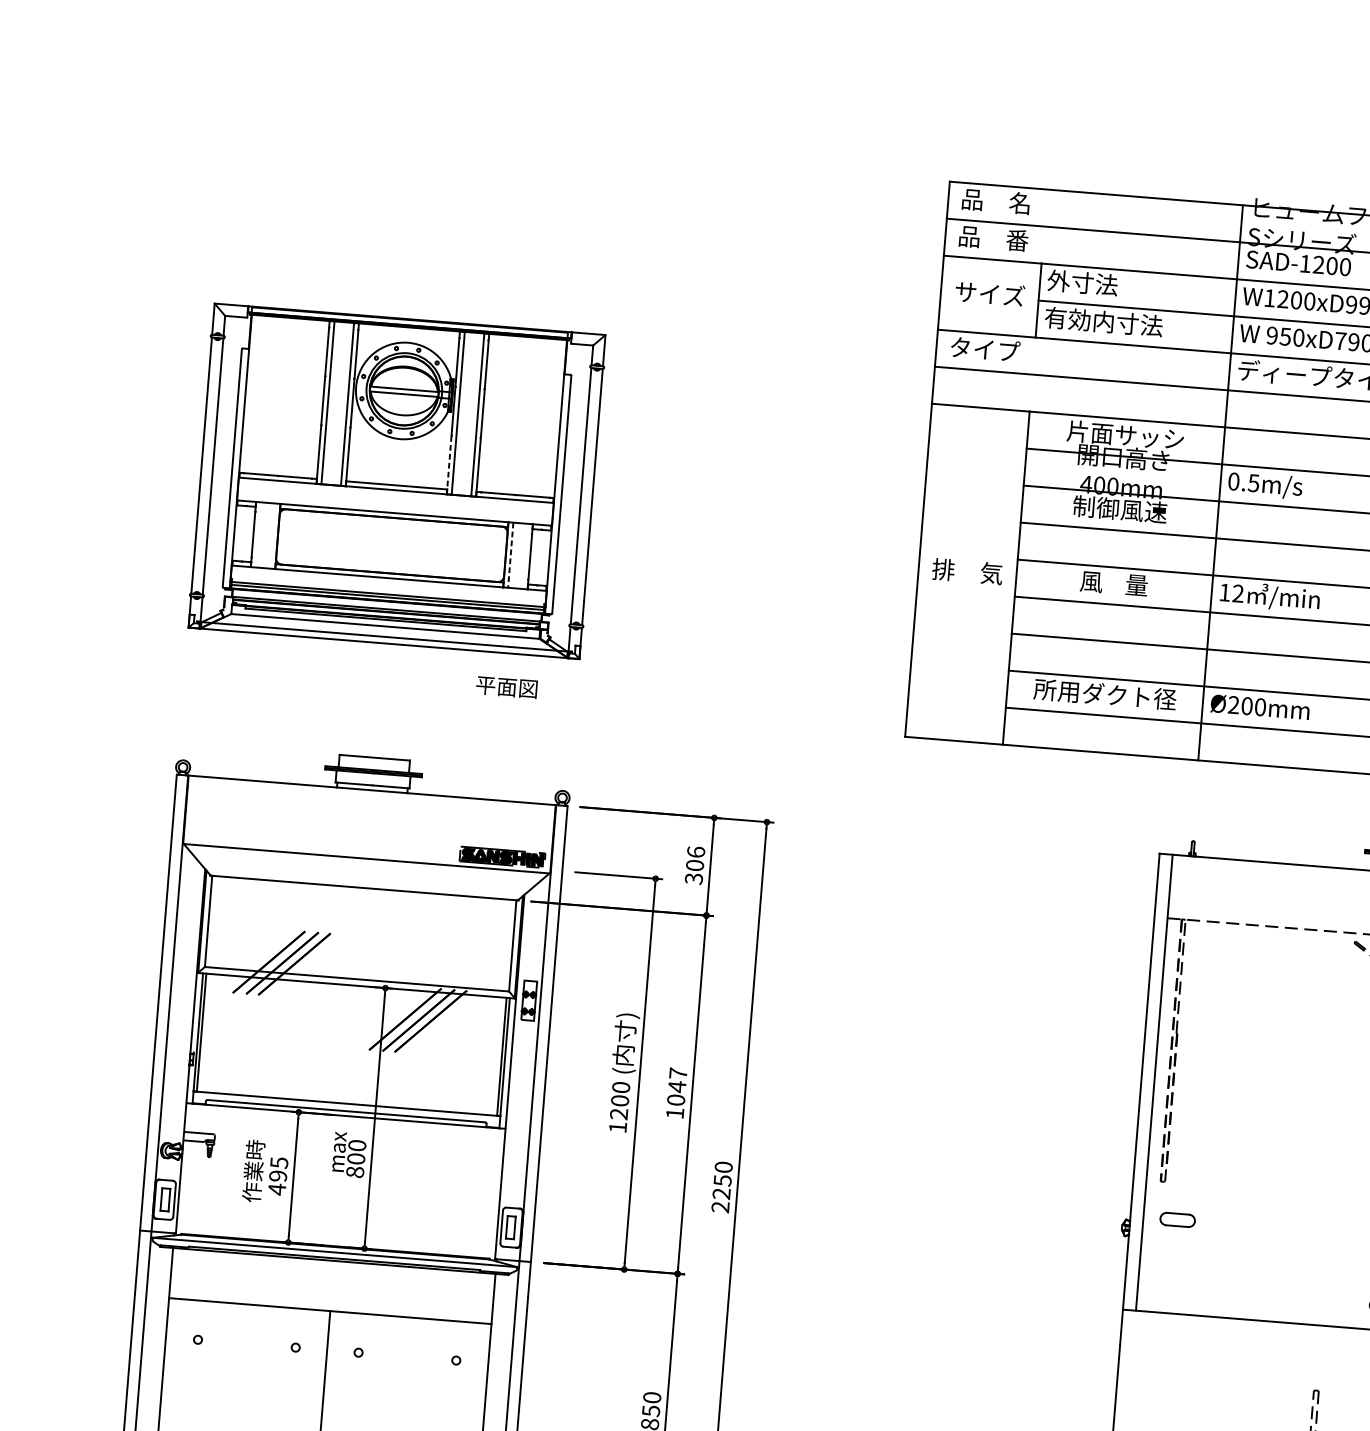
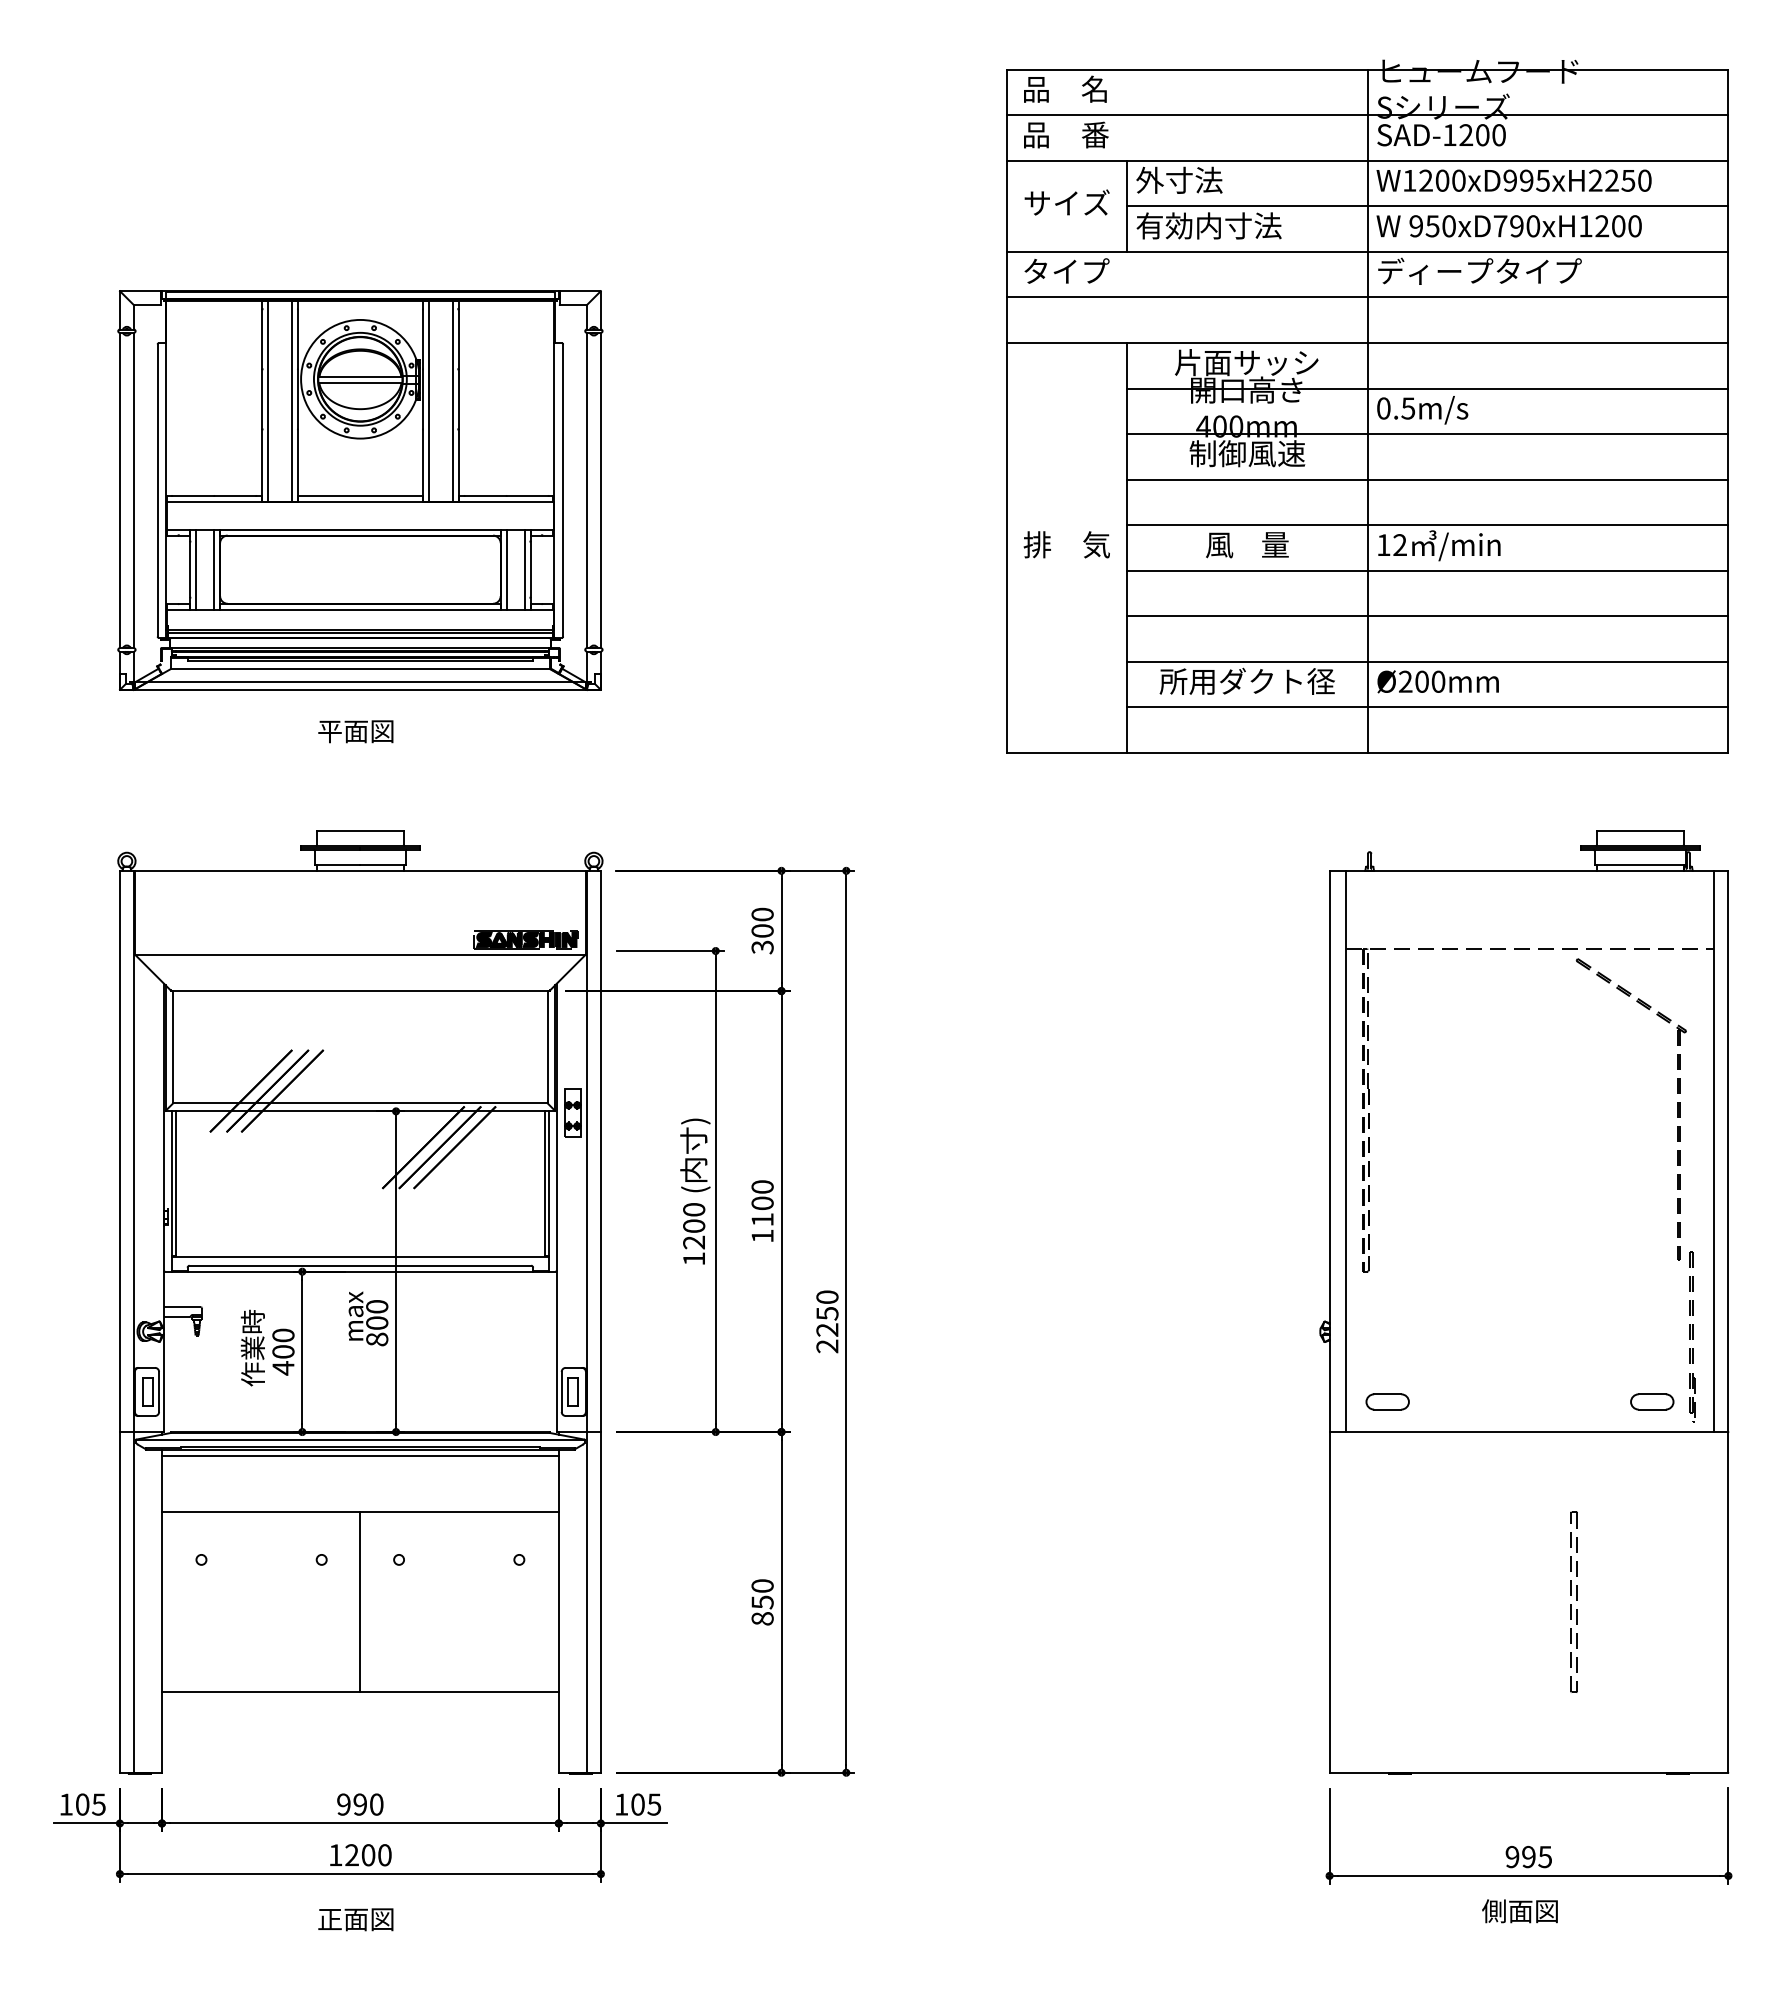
line: (449, 465) -> (422, 465), dashed -> solid
line: (258, 534) -> (196, 569), added
line: (273, 535) -> (214, 569), added
line: (510, 555) -> (506, 570), dashed -> solid
line: (525, 556) -> (524, 569), added
text: (506, 687) -> (355, 731), moved
text: (696, 852) -> (762, 914), 306 -> 300
text: (677, 1086) -> (762, 1203), 1047 -> 1100
text: (278, 1169) -> (283, 1343), 495 -> 400
part: (1177, 1219) -> (1387, 1401), moved
line: (333, 1266) -> (359, 1456), added

